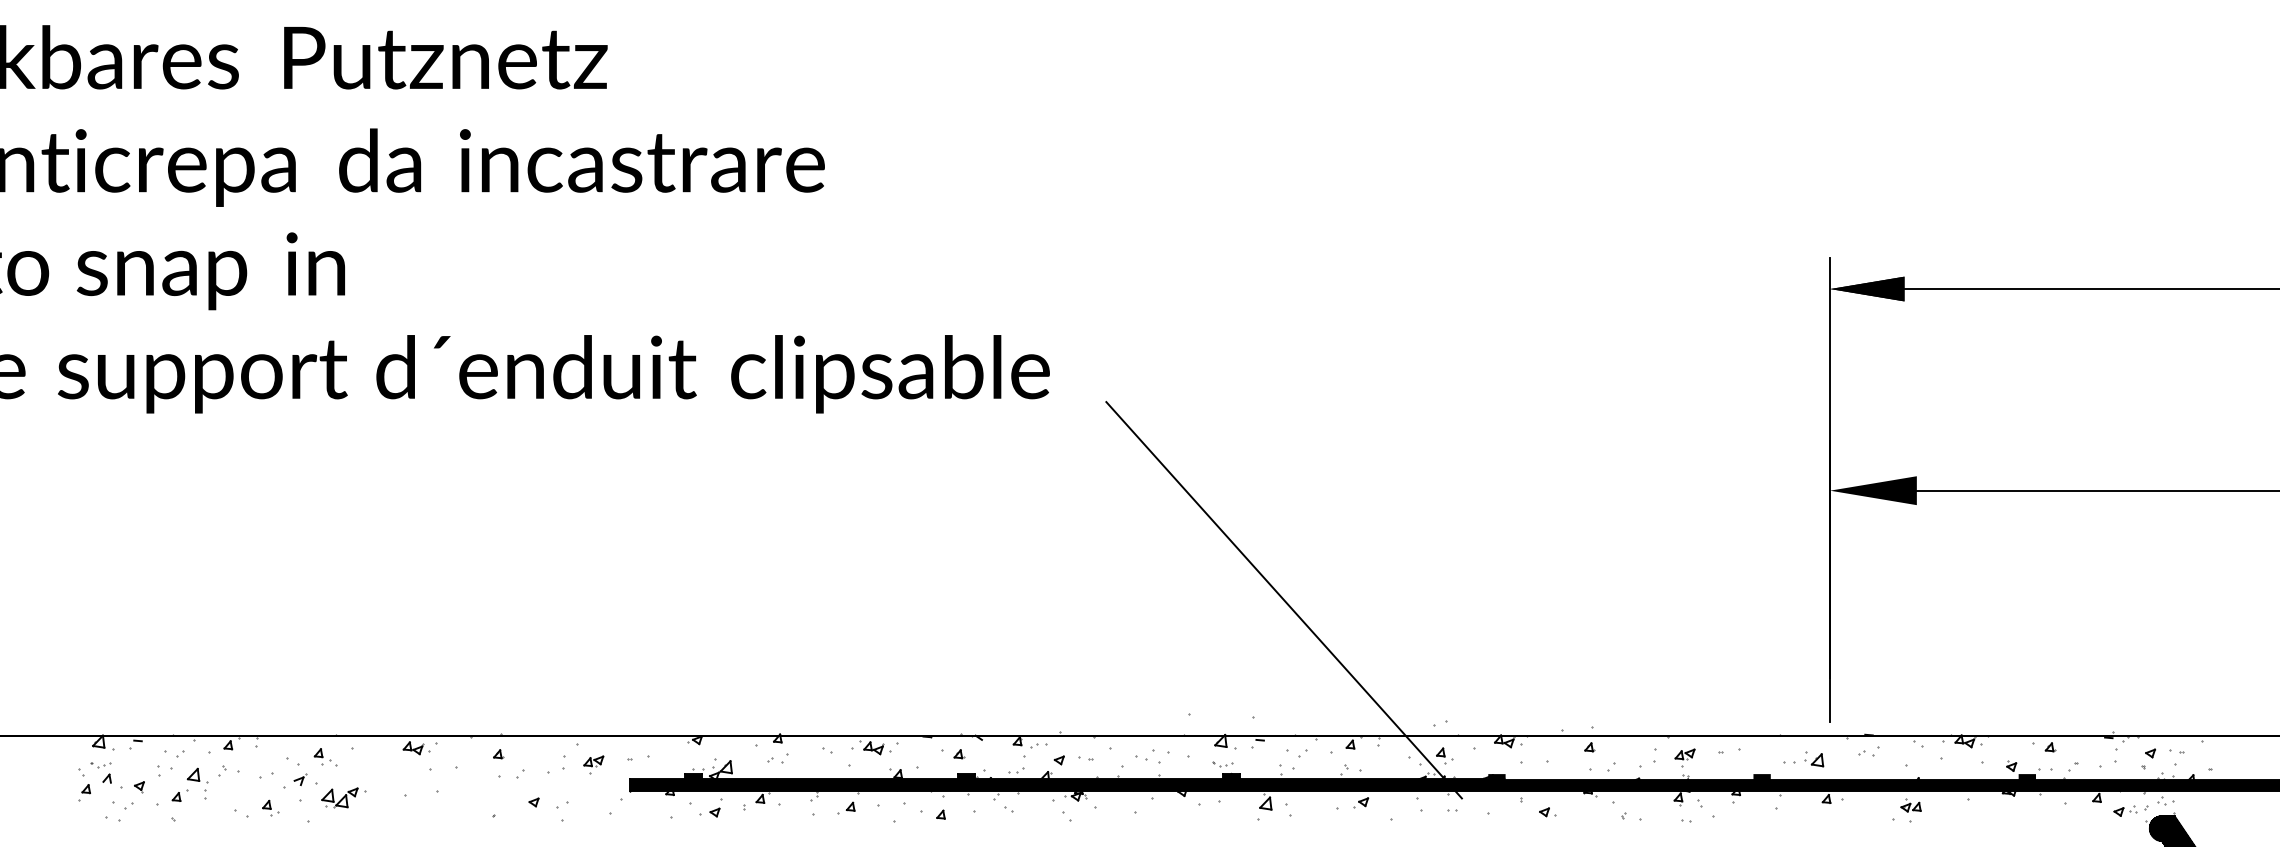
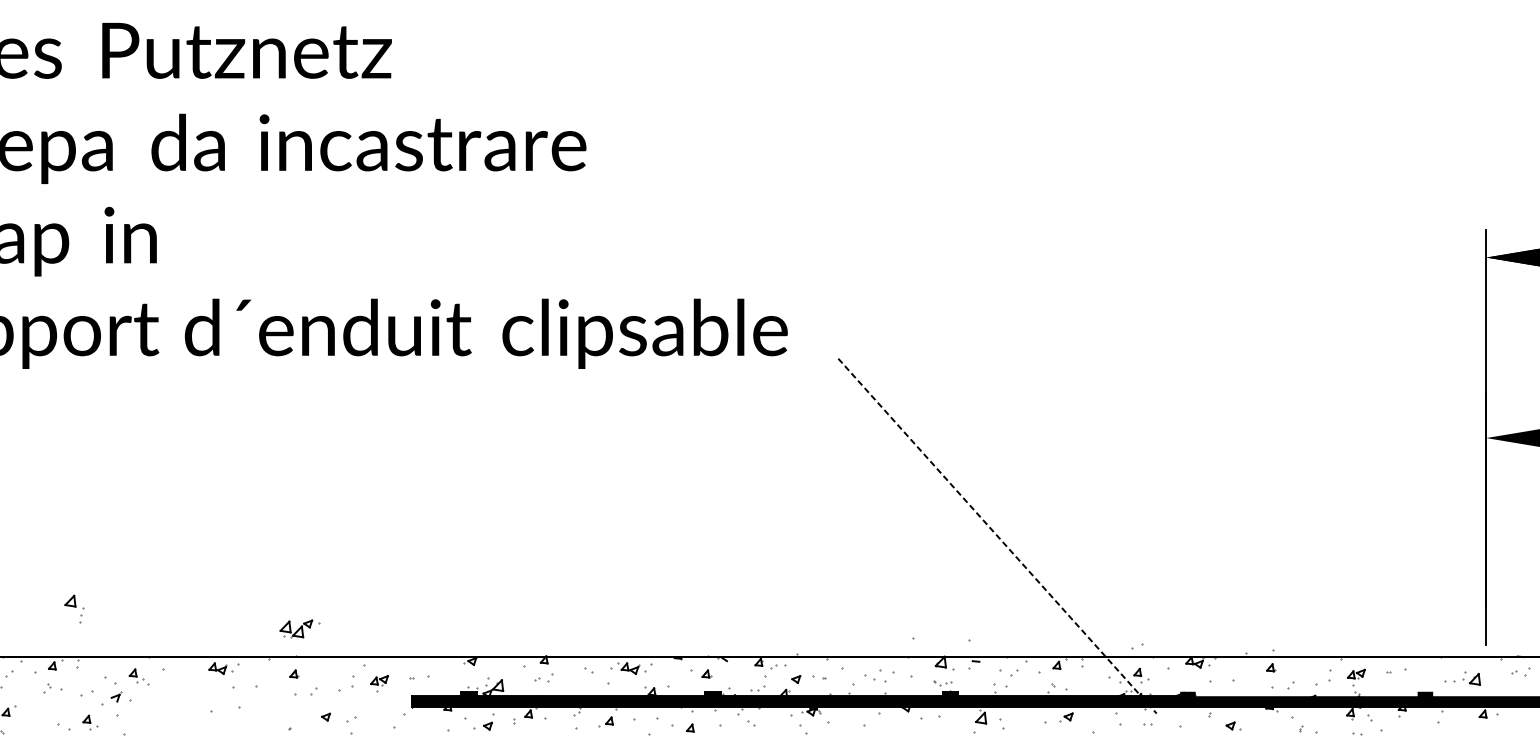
line: (1284, 600) -> (997, 536), solid -> dashed
part: (197, 783) -> (73, 608), moved
part: (343, 797) -> (299, 628), moved

